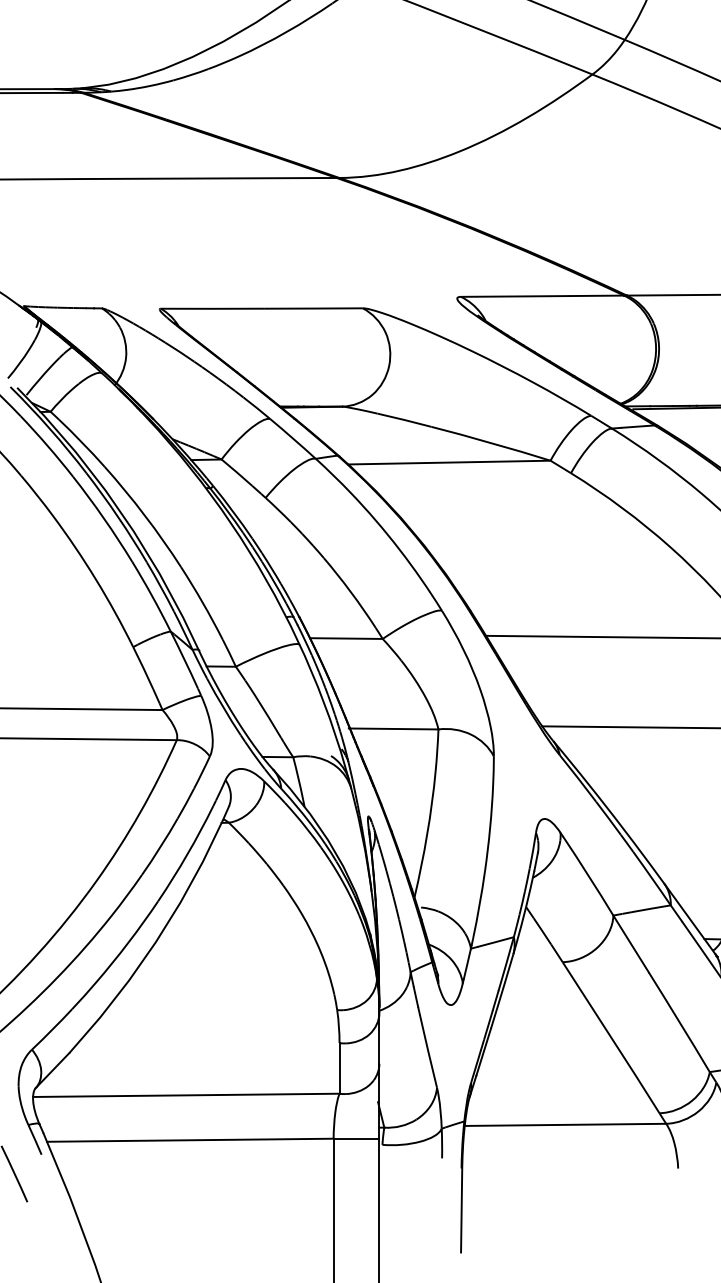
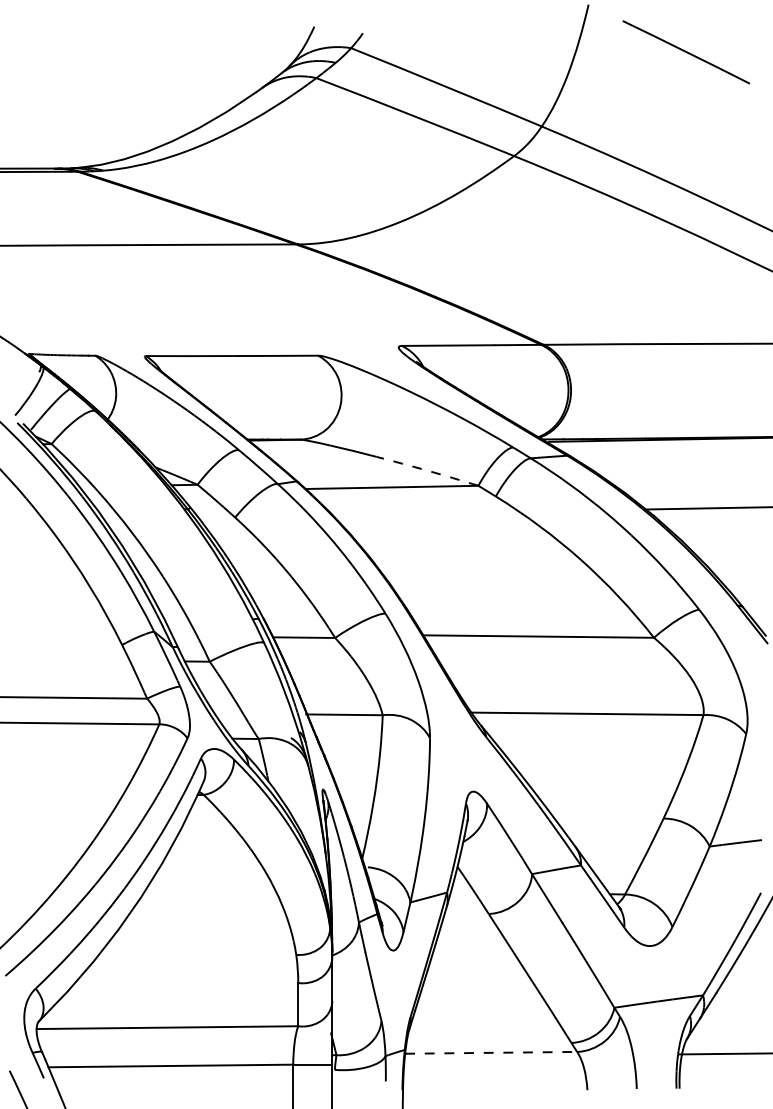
arc: (490, 442) -> (427, 470), solid -> dashed
line: (565, 1124) -> (491, 1052), solid -> dashed

